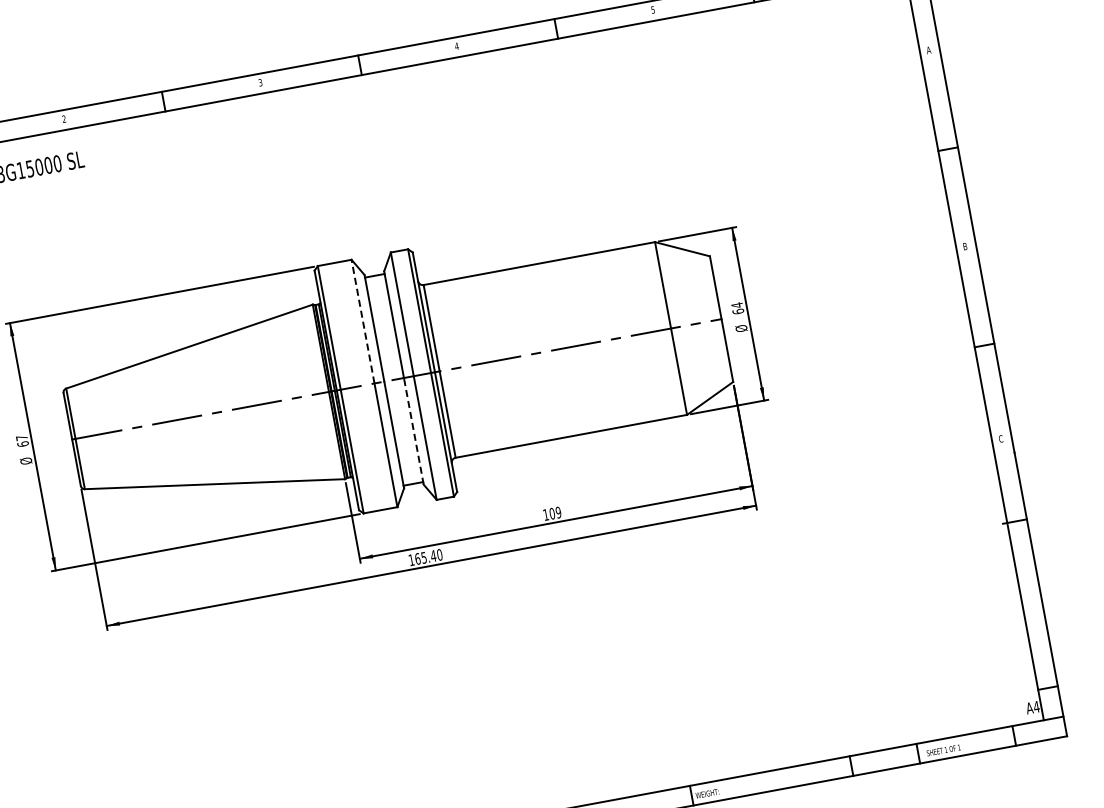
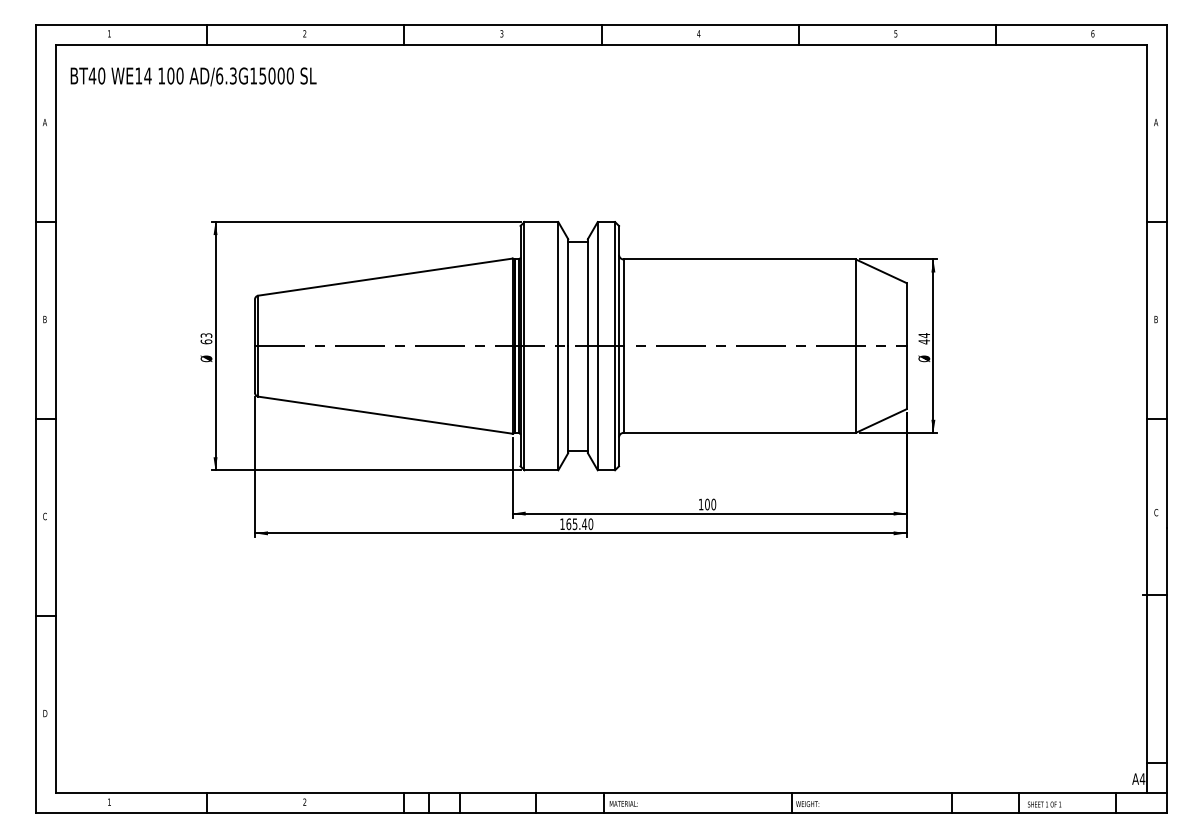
text: (738, 311) -> (924, 341), 64 -> 44
line: (363, 321) -> (558, 283), dashed -> solid
line: (413, 431) -> (587, 399), dashed -> solid
text: (21, 437) -> (206, 335), 67 -> 63
text: (558, 512) -> (713, 504), 109 -> 100

